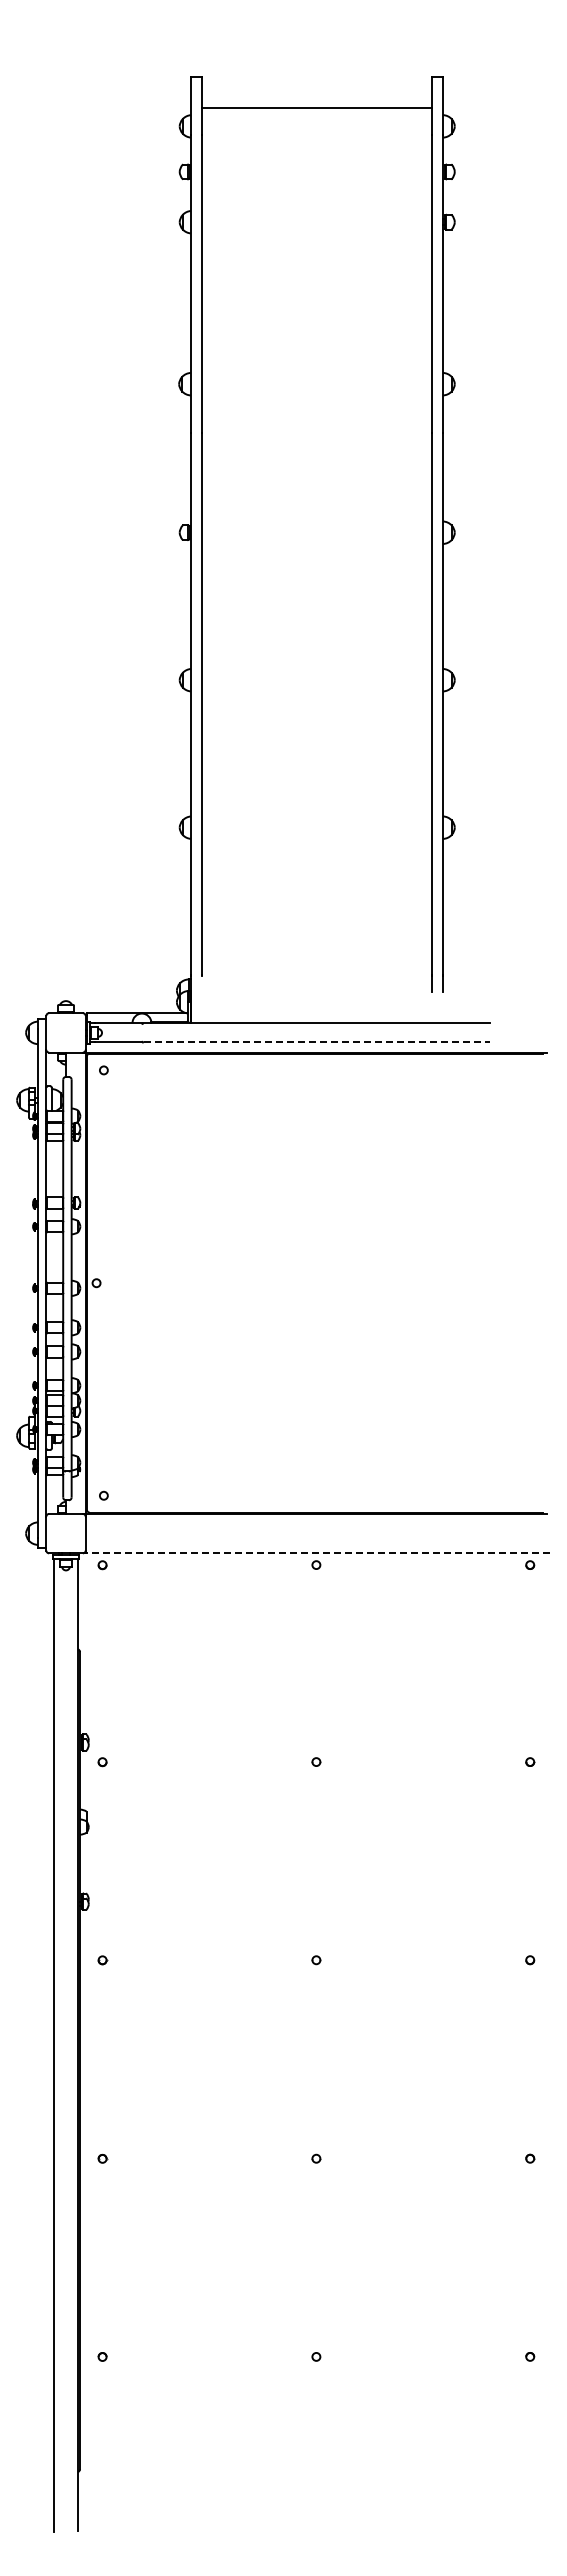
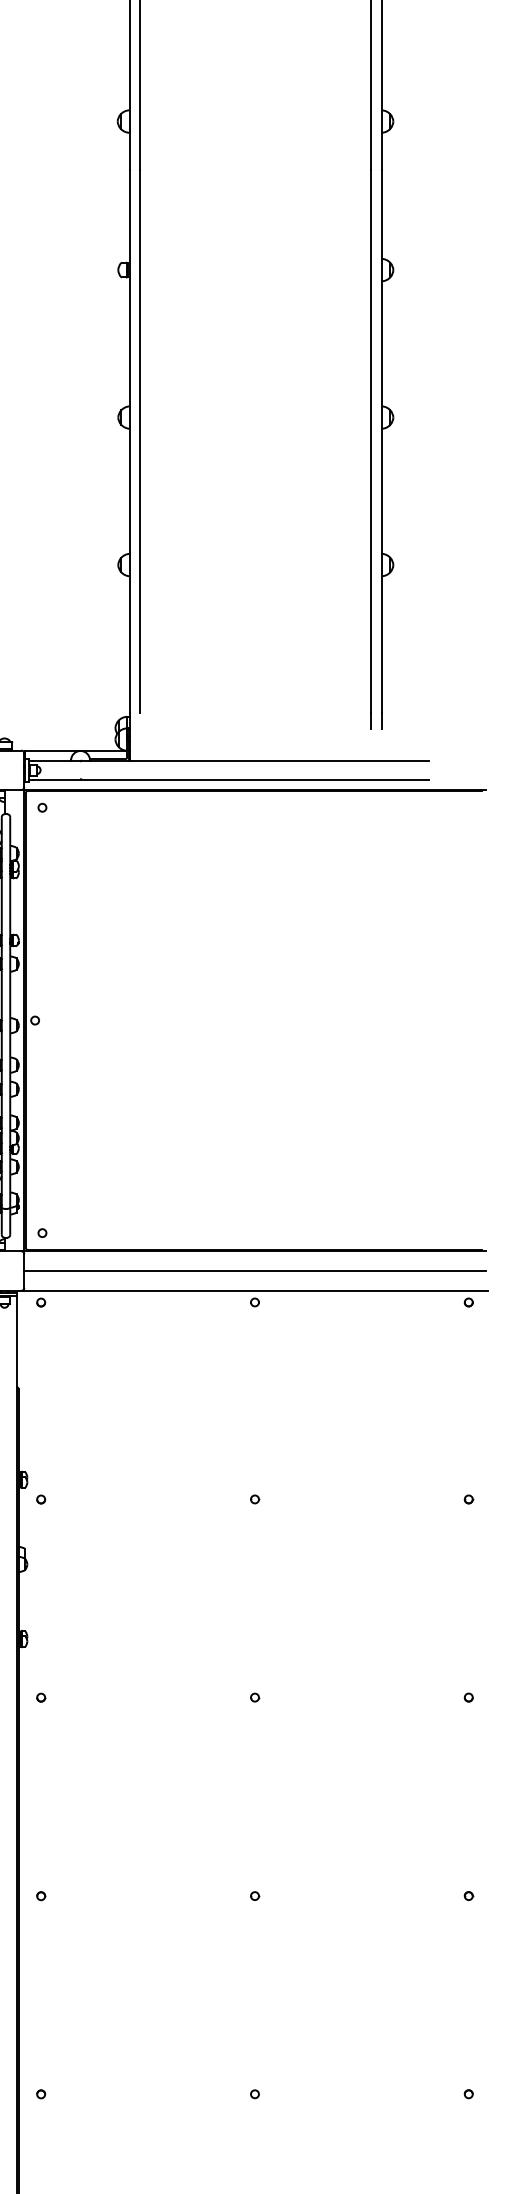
line: (317, 1042) -> (256, 779), dashed -> solid
line: (316, 1533) -> (255, 1270), added
line: (316, 1553) -> (255, 1290), dashed -> solid

